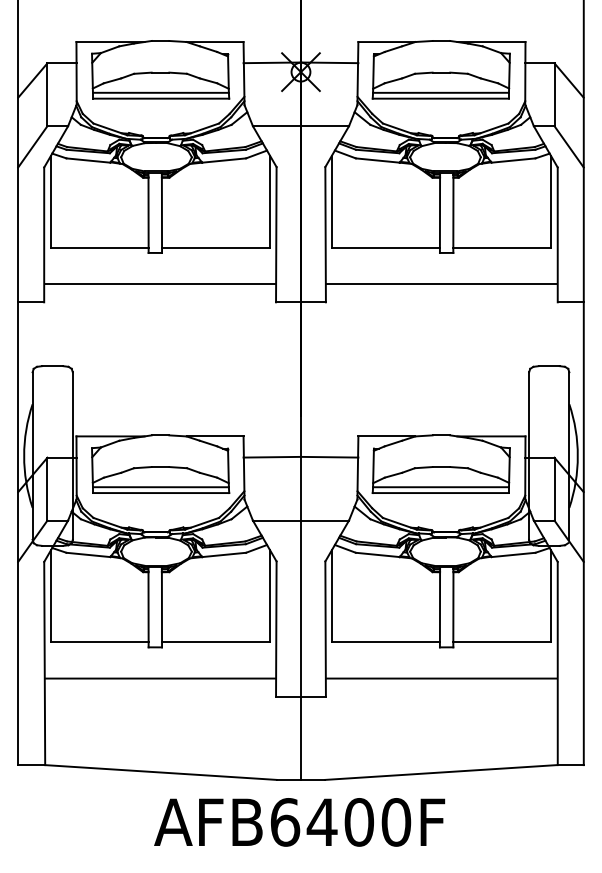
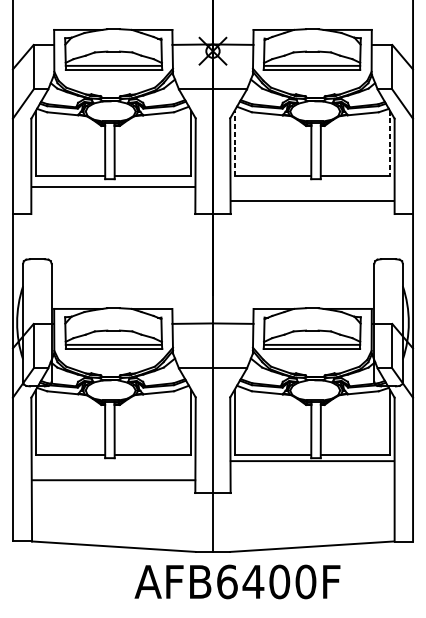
line: (331, 201) -> (234, 142), solid -> dashed
line: (551, 202) -> (390, 143), solid -> dashed
line: (160, 284) -> (113, 187), moved
line: (441, 678) -> (312, 461), moved
text: (299, 822) -> (237, 582), moved

